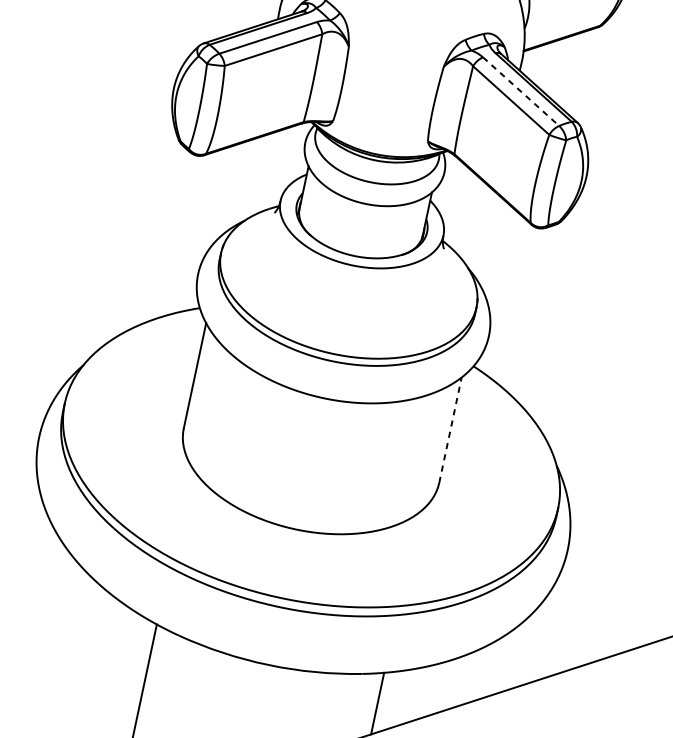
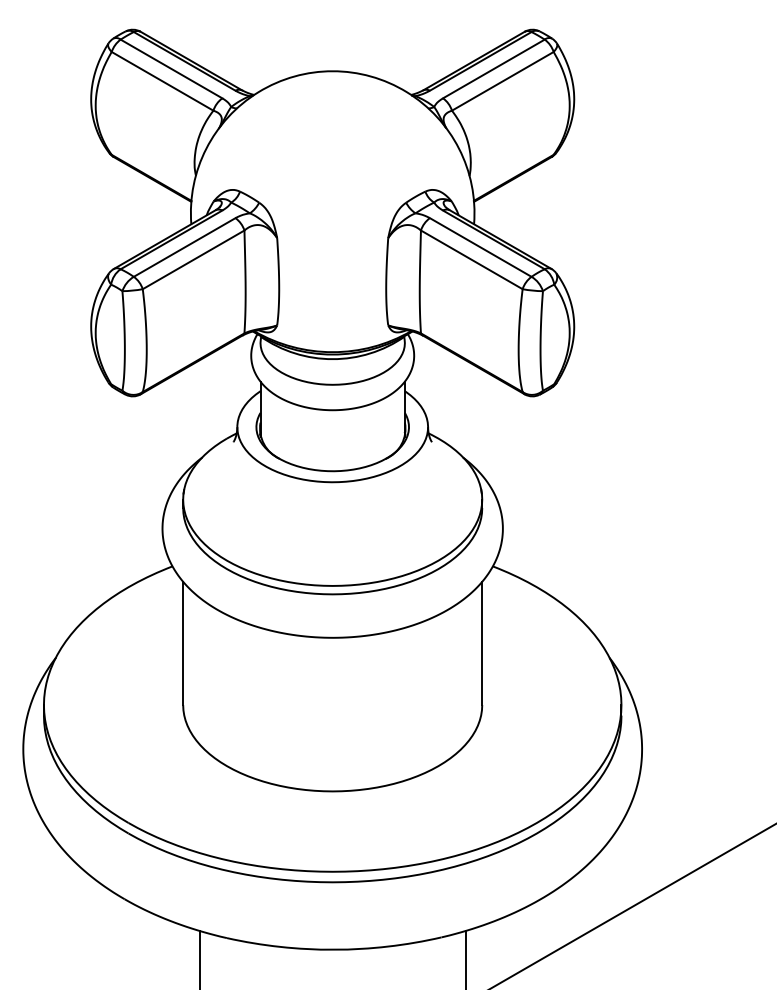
line: (520, 91) -> (480, 247), dashed -> solid
line: (450, 430) -> (482, 643), dashed -> solid

